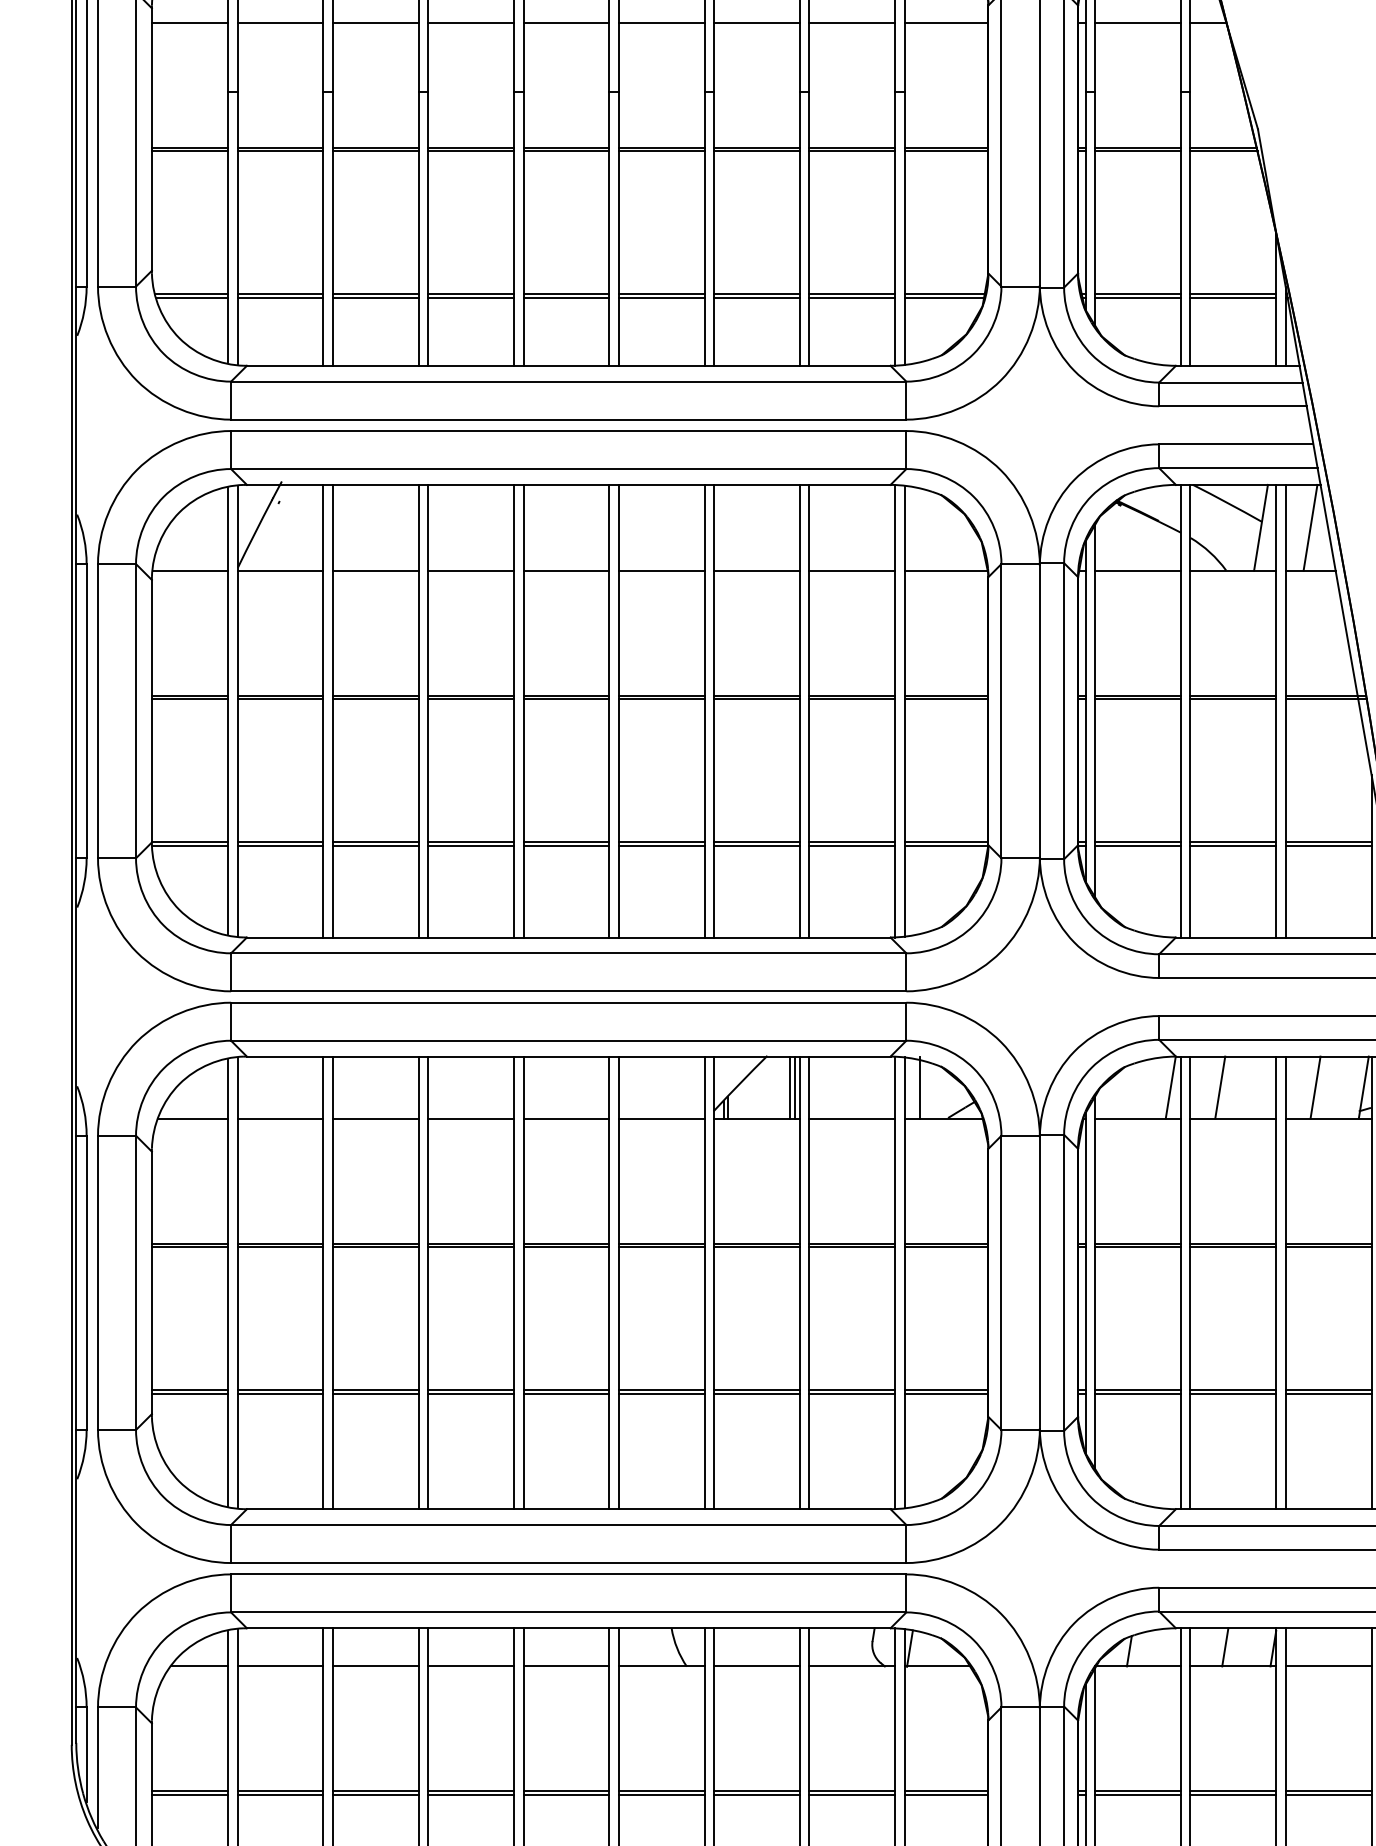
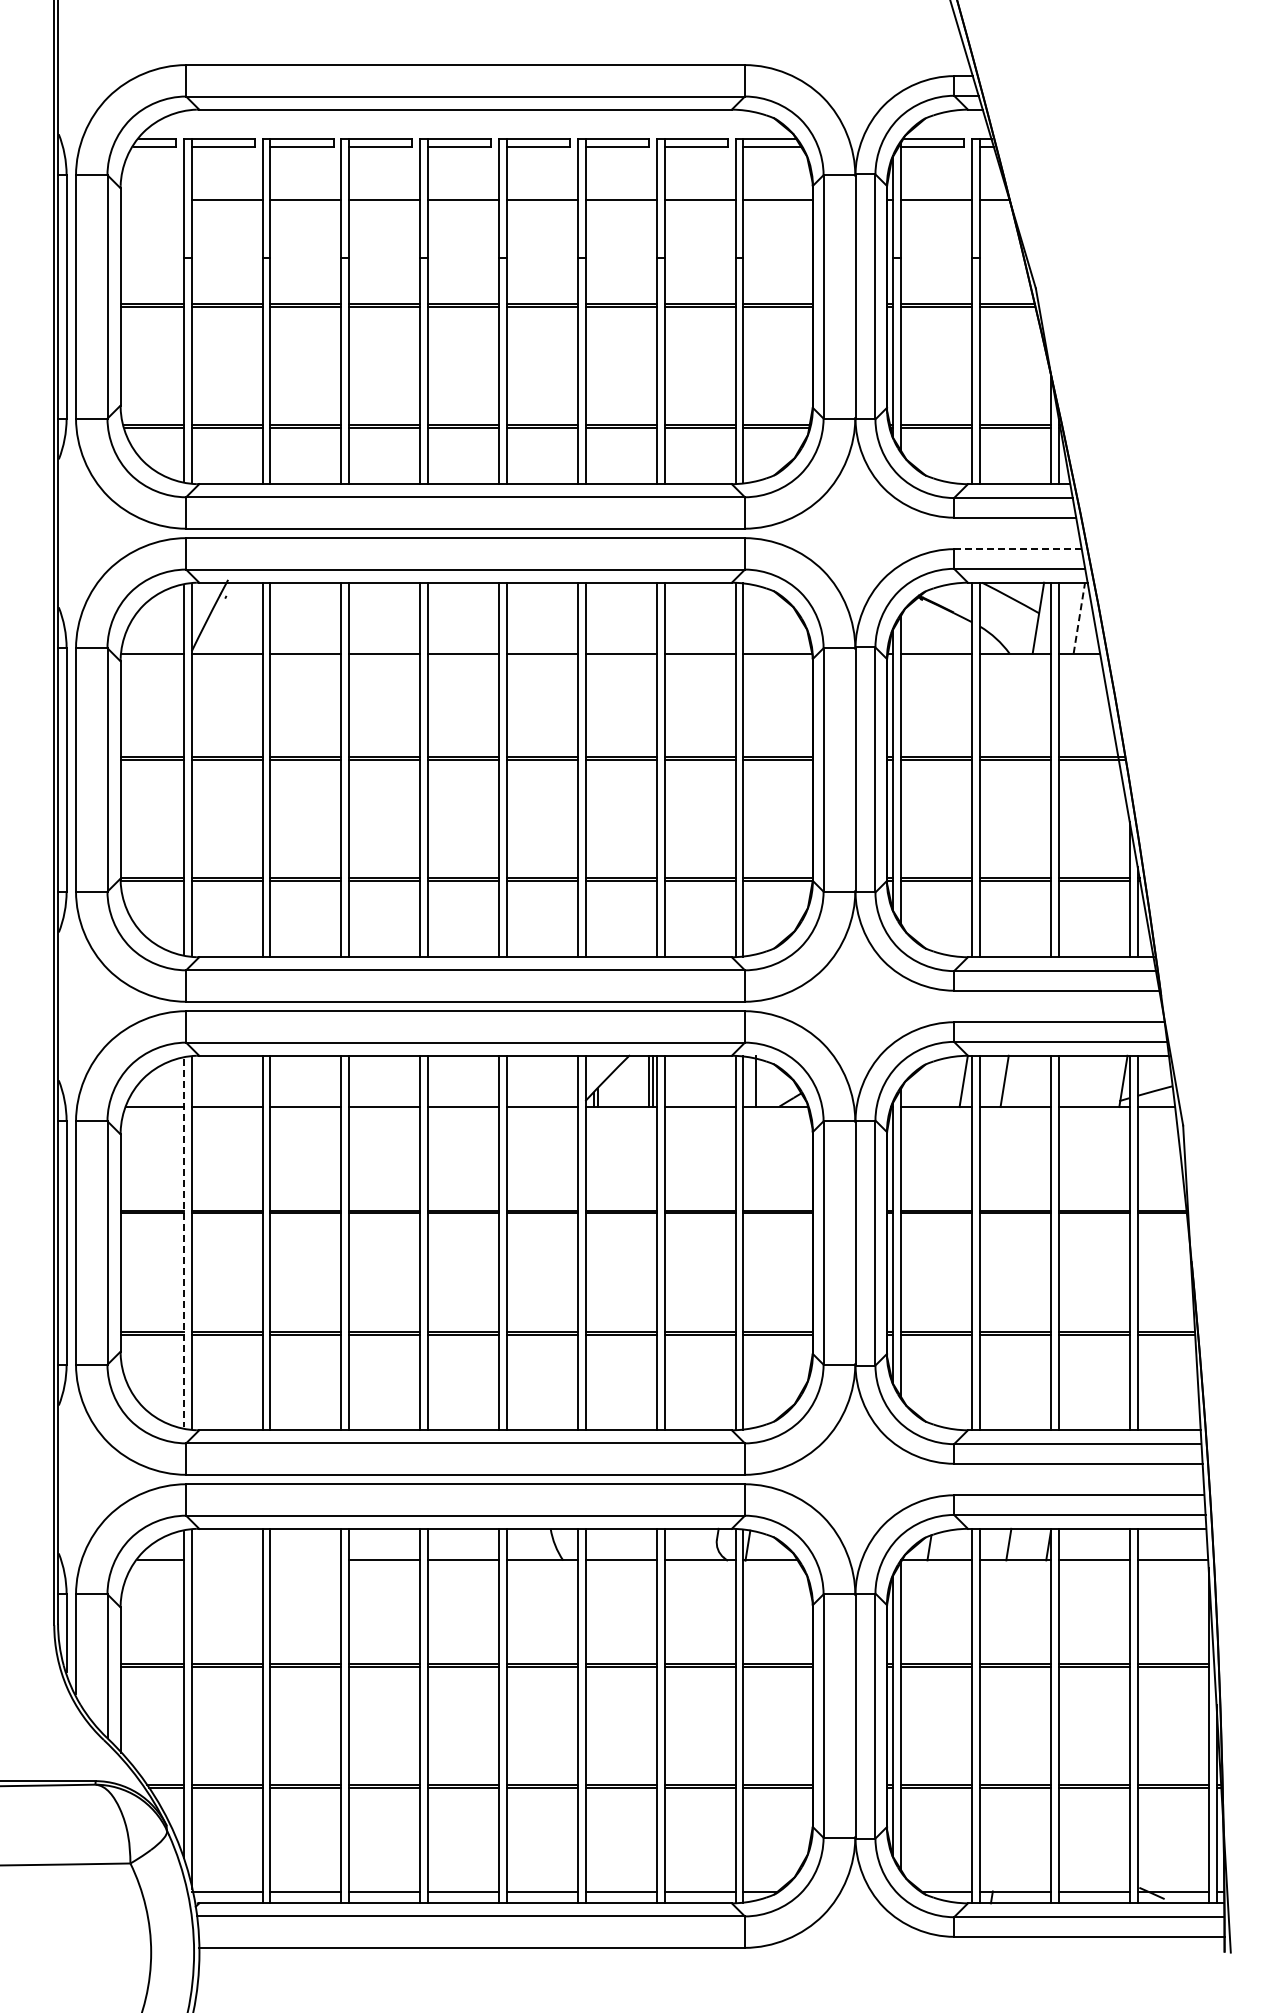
line: (189, 22) -> (151, 200), removed
line: (1235, 444) -> (1017, 549), solid -> dashed
line: (1310, 528) -> (1079, 618), solid -> dashed
line: (1315, 1087) -> (1083, 1081), removed
line: (227, 1283) -> (183, 1243), solid -> dashed
line: (279, 1666) -> (226, 1560), removed
line: (375, 1666) -> (305, 1560), removed

